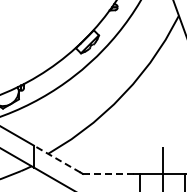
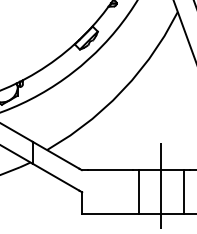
line: (57, 159) -> (56, 155), dashed -> solid
line: (111, 174) -> (110, 170), dashed -> solid

